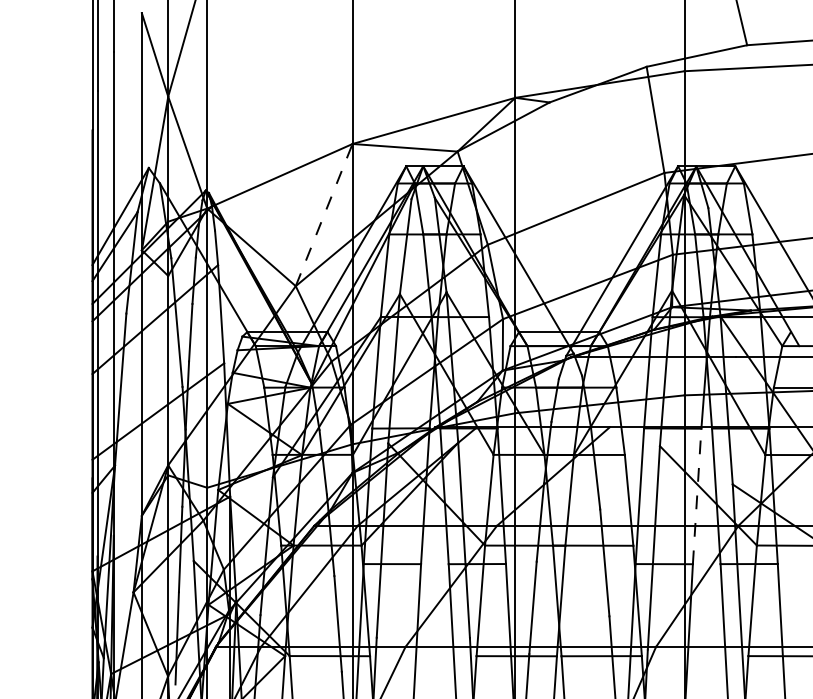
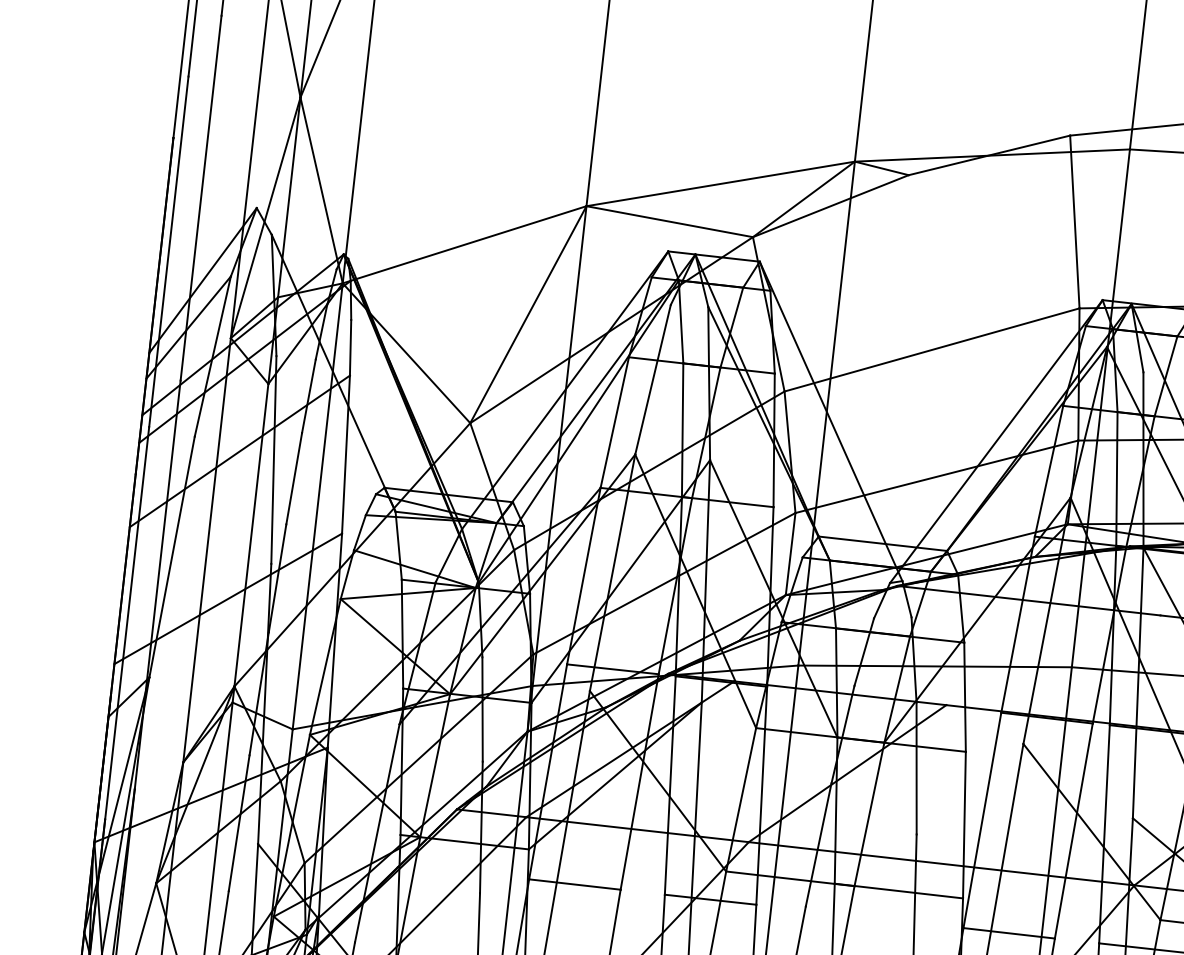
line: (324, 215) -> (528, 315), dashed -> solid
line: (697, 496) -> (1074, 831), dashed -> solid

